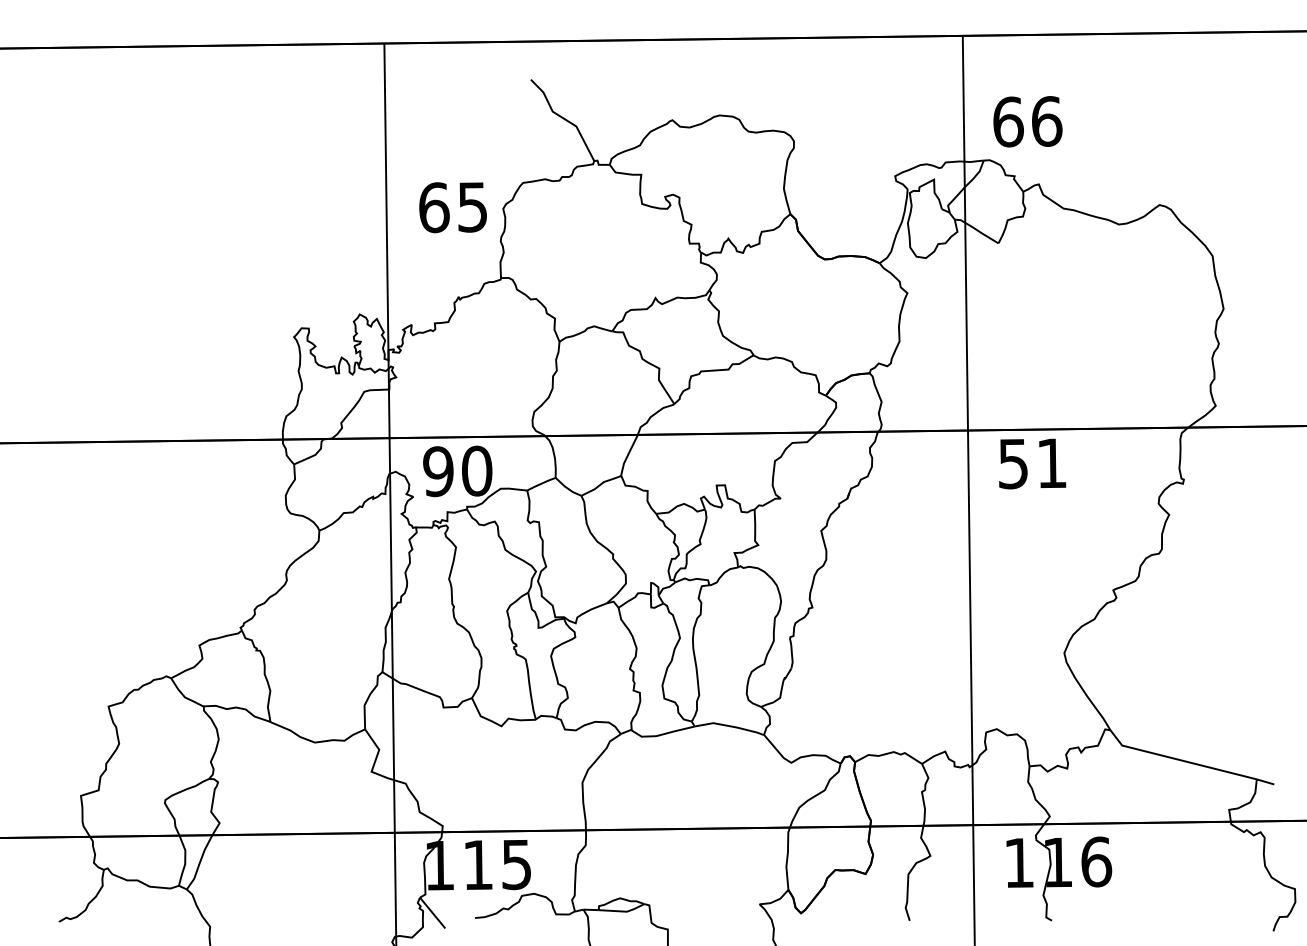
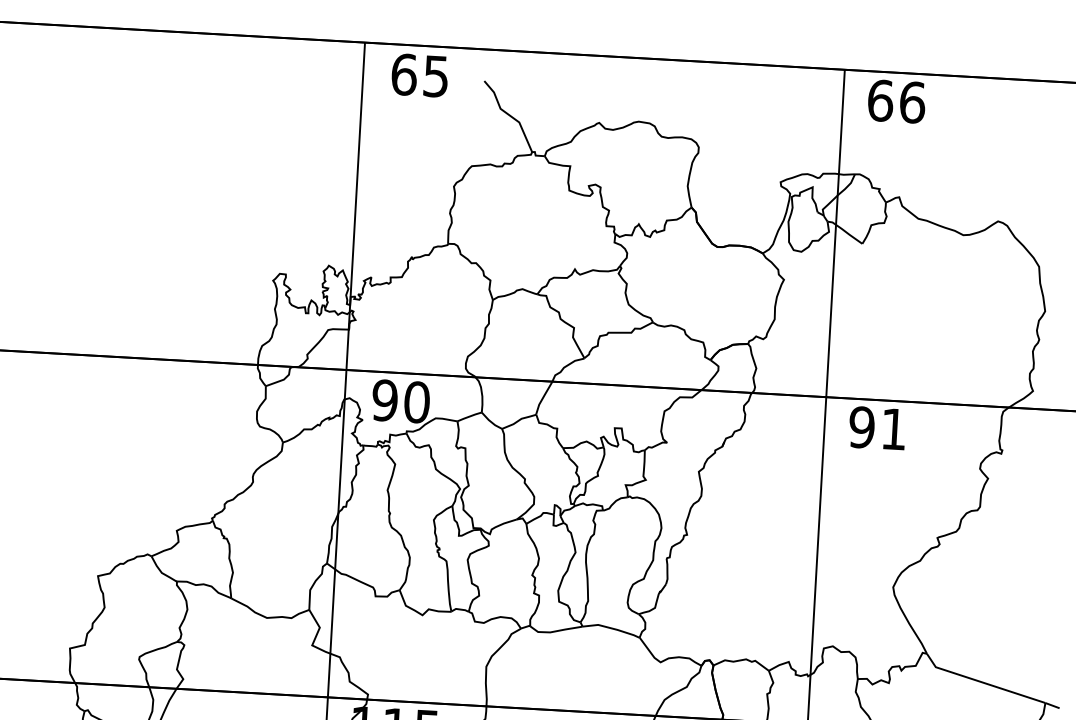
text: (1027, 121) -> (896, 101), moved
text: (452, 207) -> (419, 75), moved
text: (1013, 463) -> (862, 427), 51 -> 91

